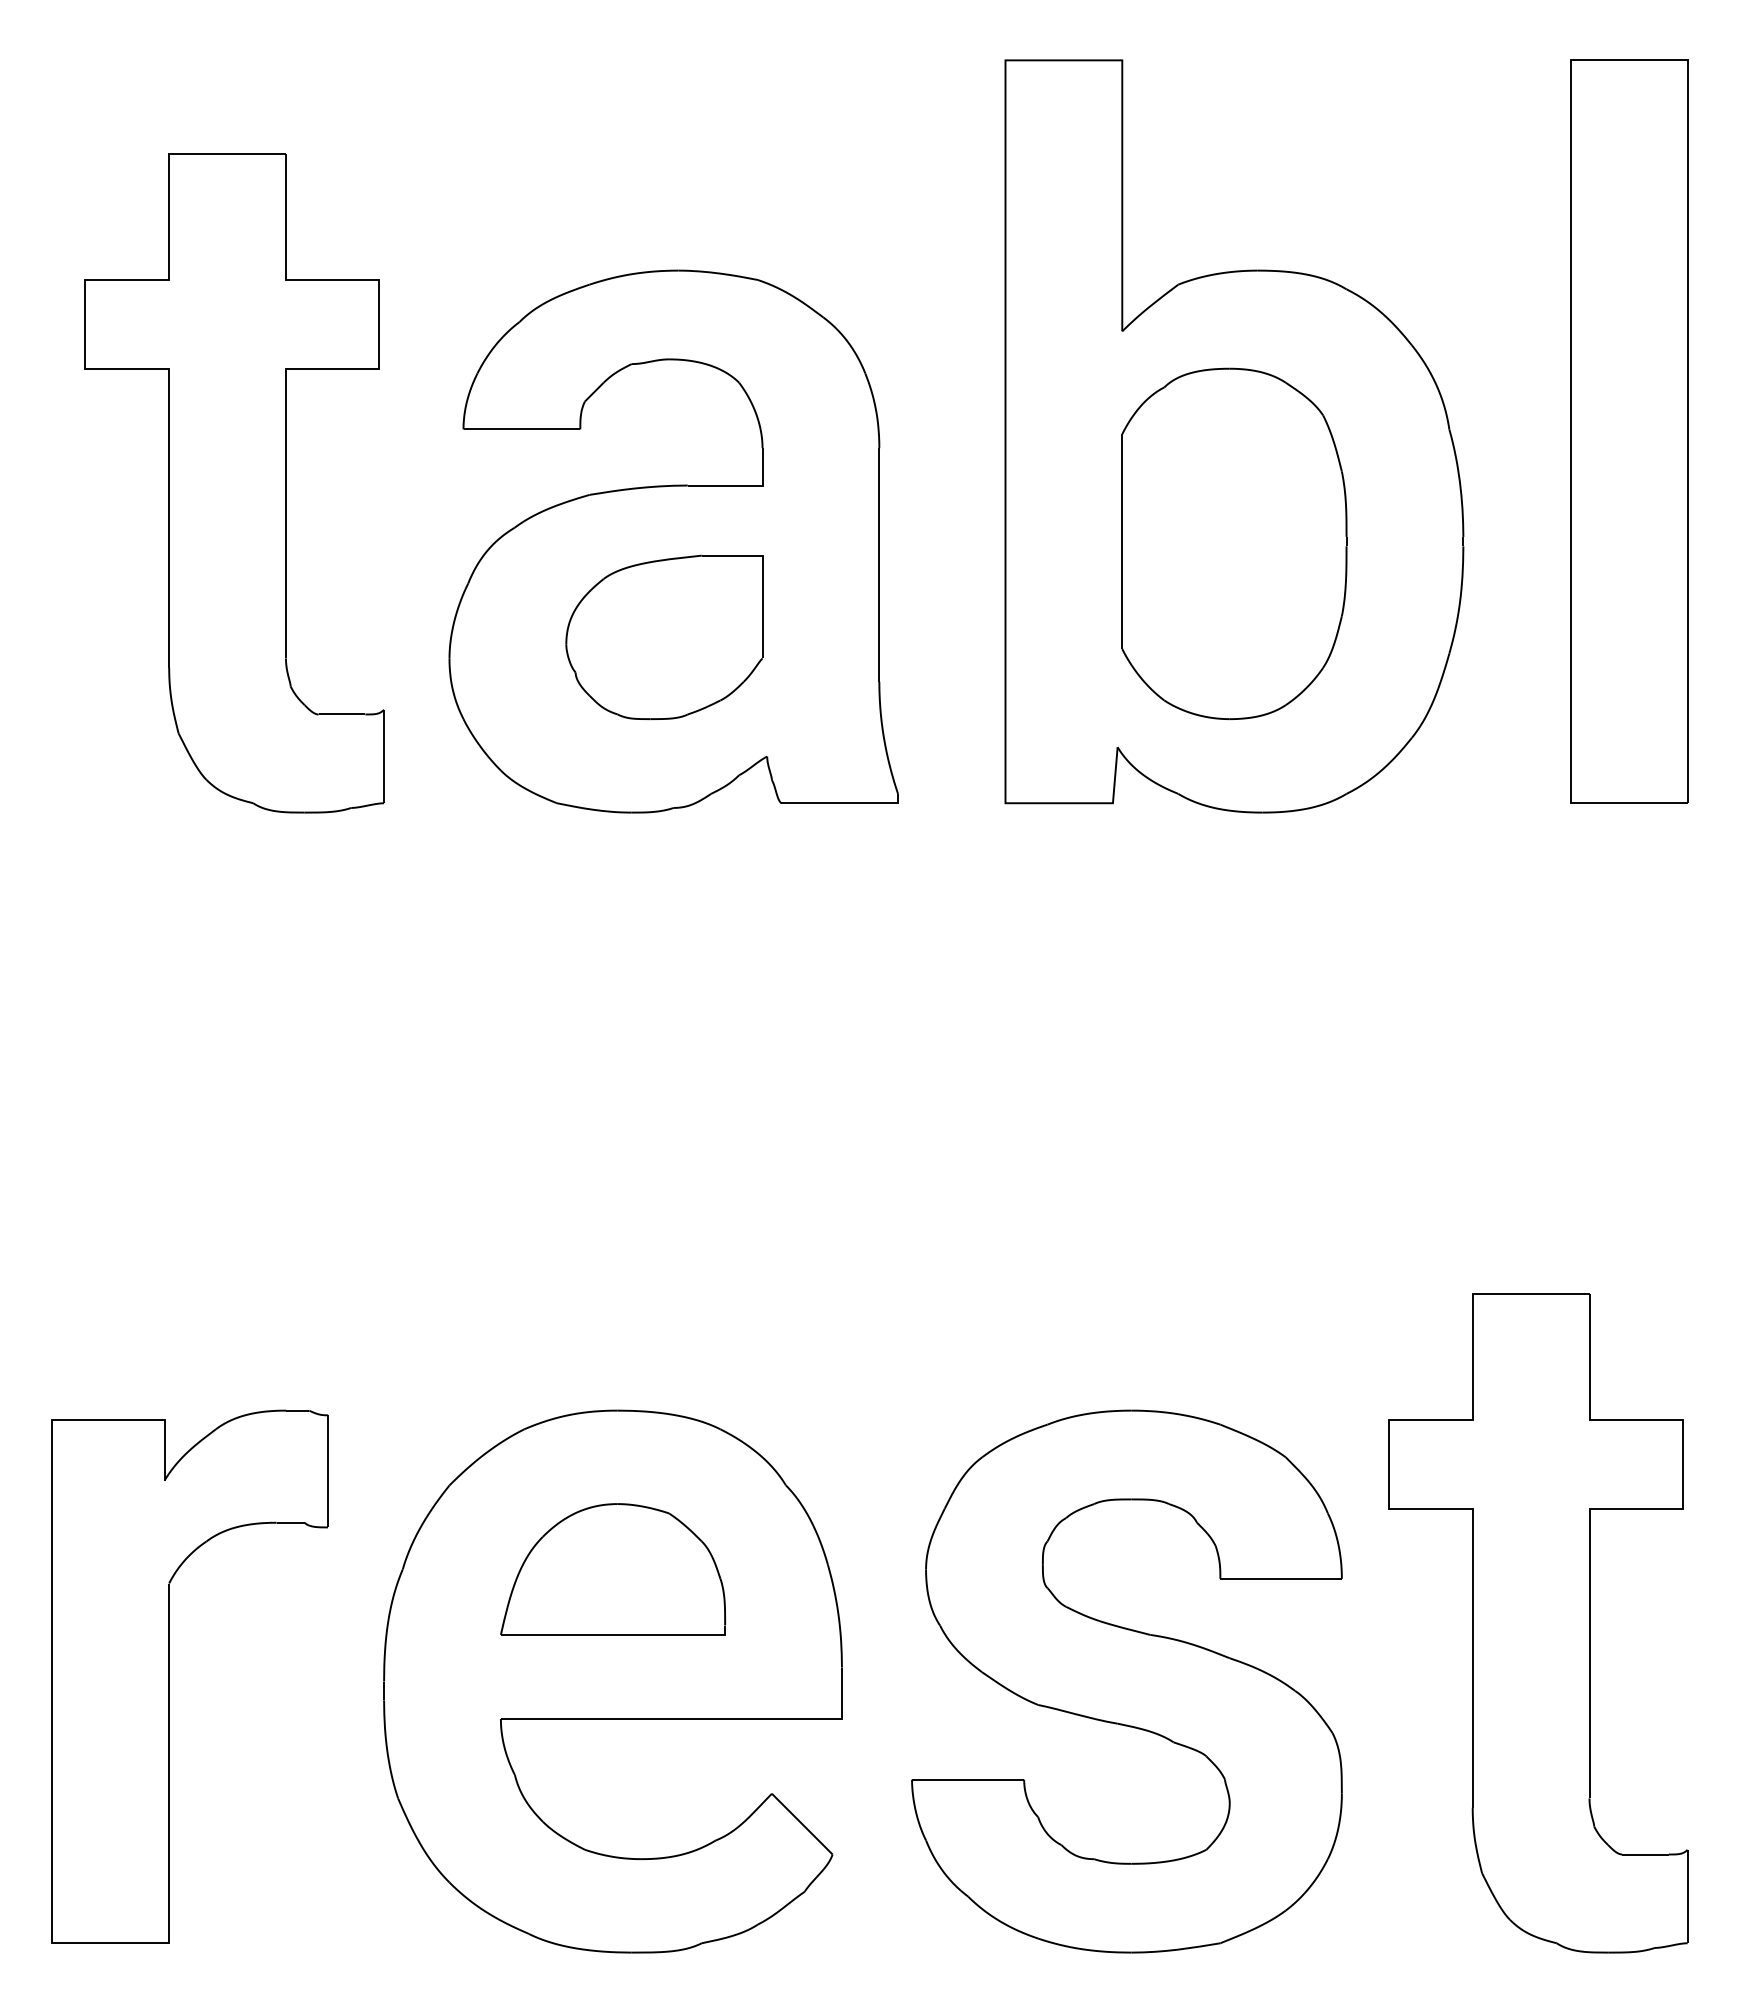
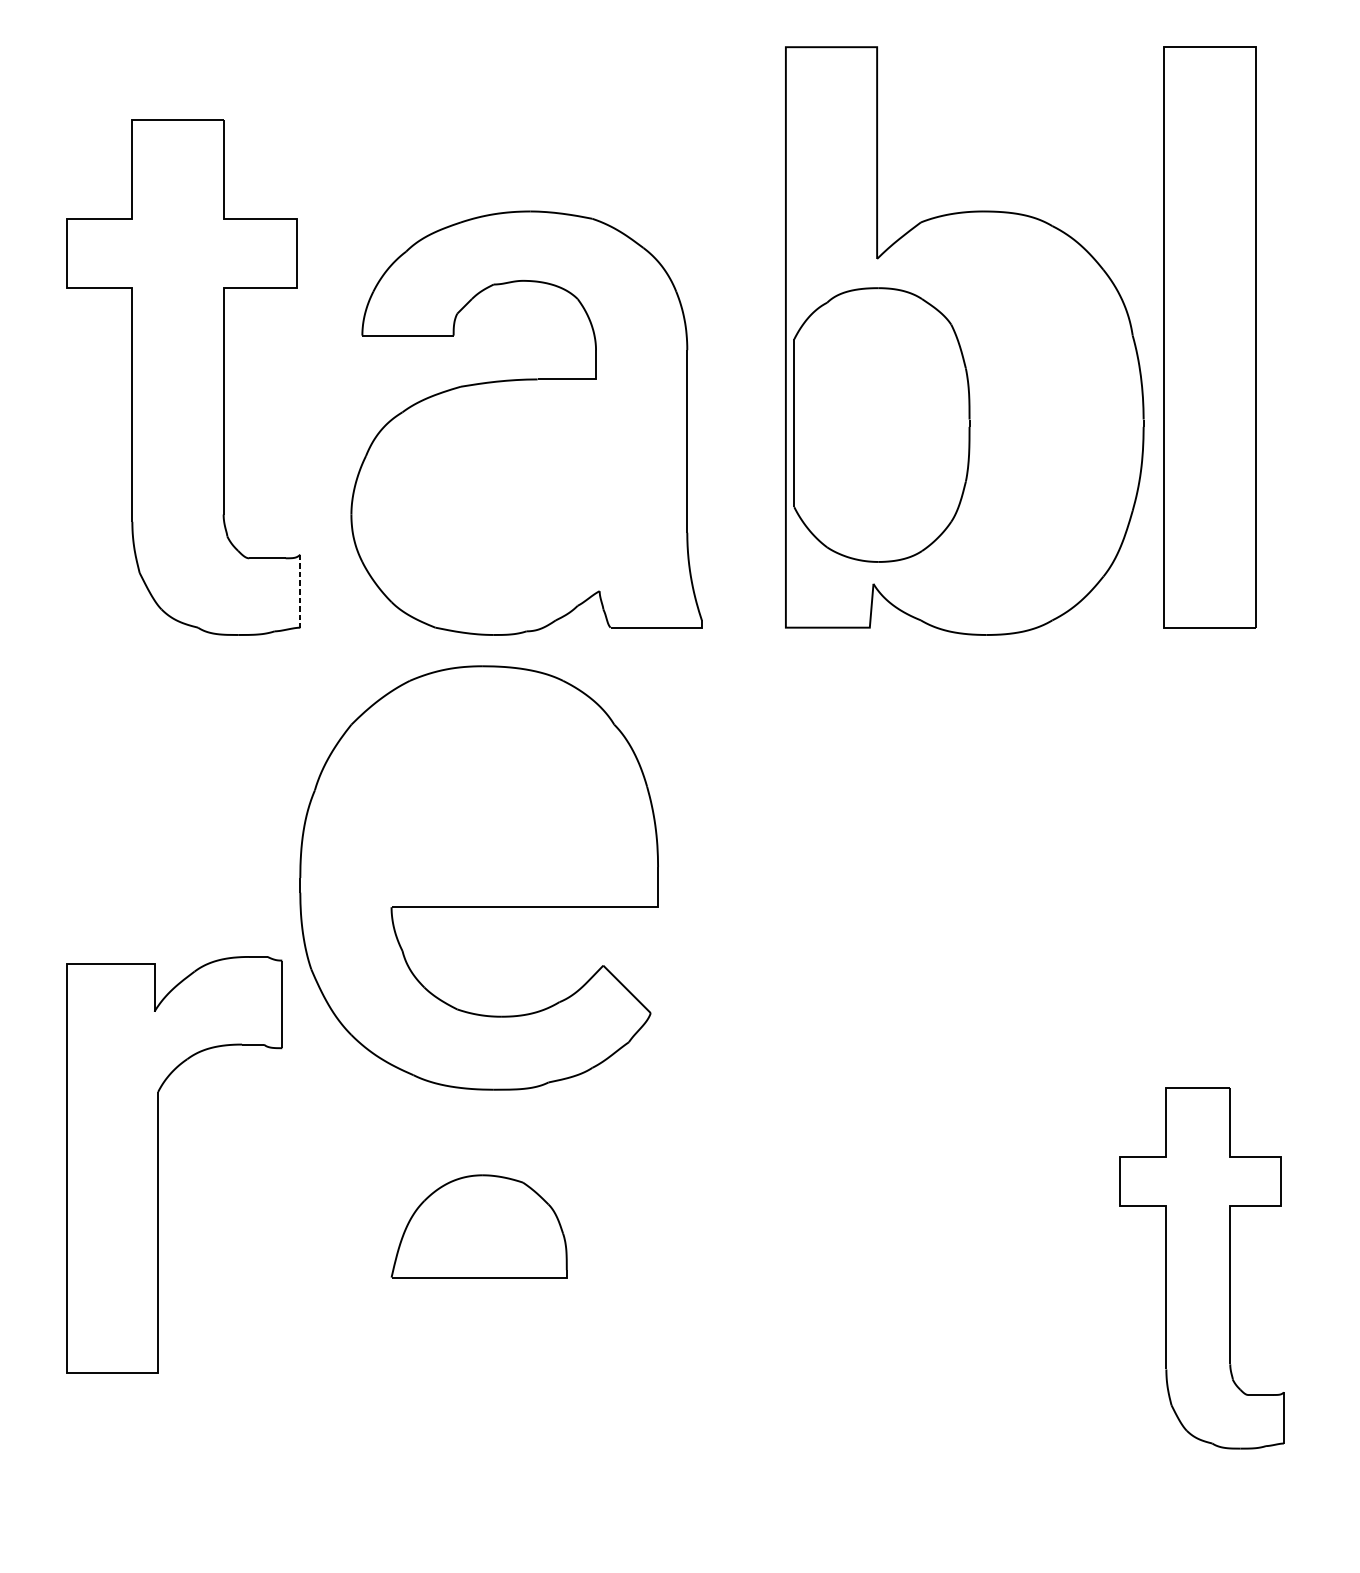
part: (1629, 431) -> (1210, 337), moved
part: (1234, 543) -> (881, 424), moved
part: (664, 636) -> (519, 497), removed
line: (384, 756) -> (300, 591), solid -> dashed
part: (1538, 1623) -> (1202, 1268), size x0.7
part: (169, 1676) -> (158, 1164), moved
part: (612, 1681) -> (478, 877), moved
part: (1126, 1681) -> (880, 1313), removed

